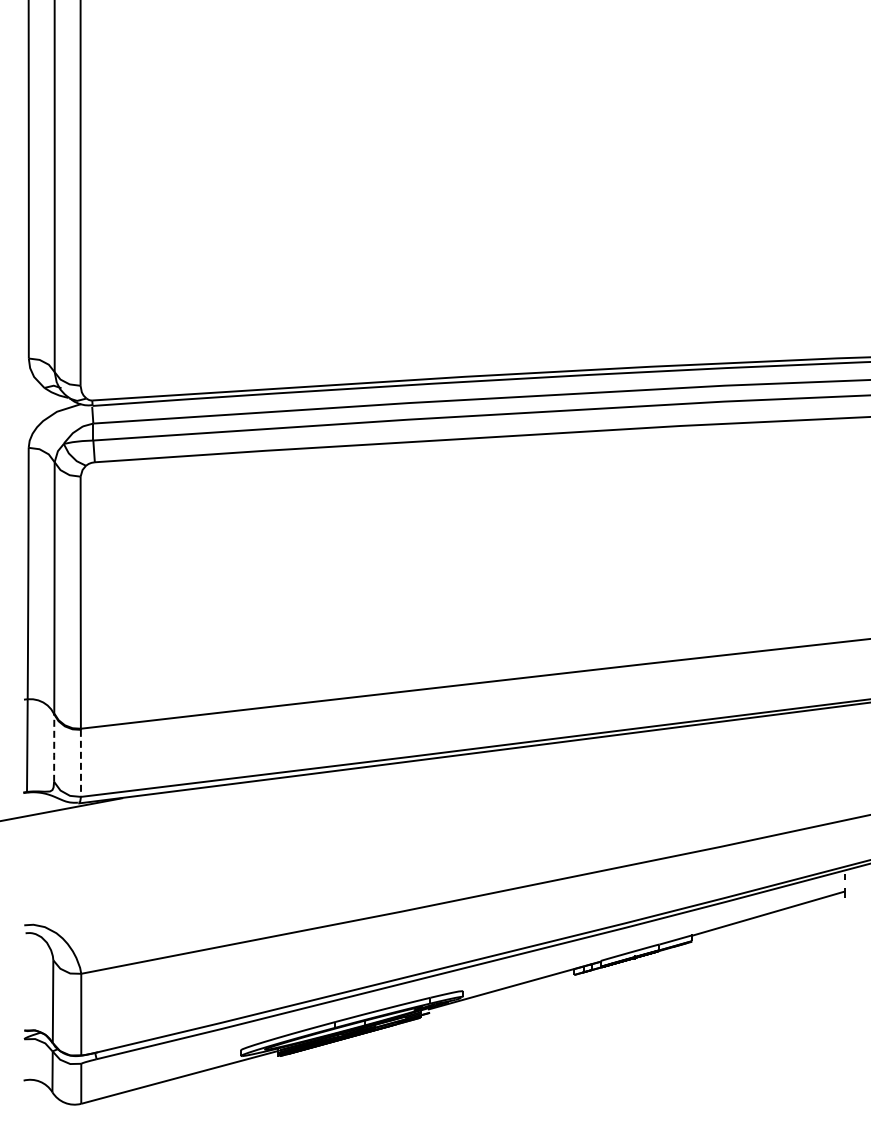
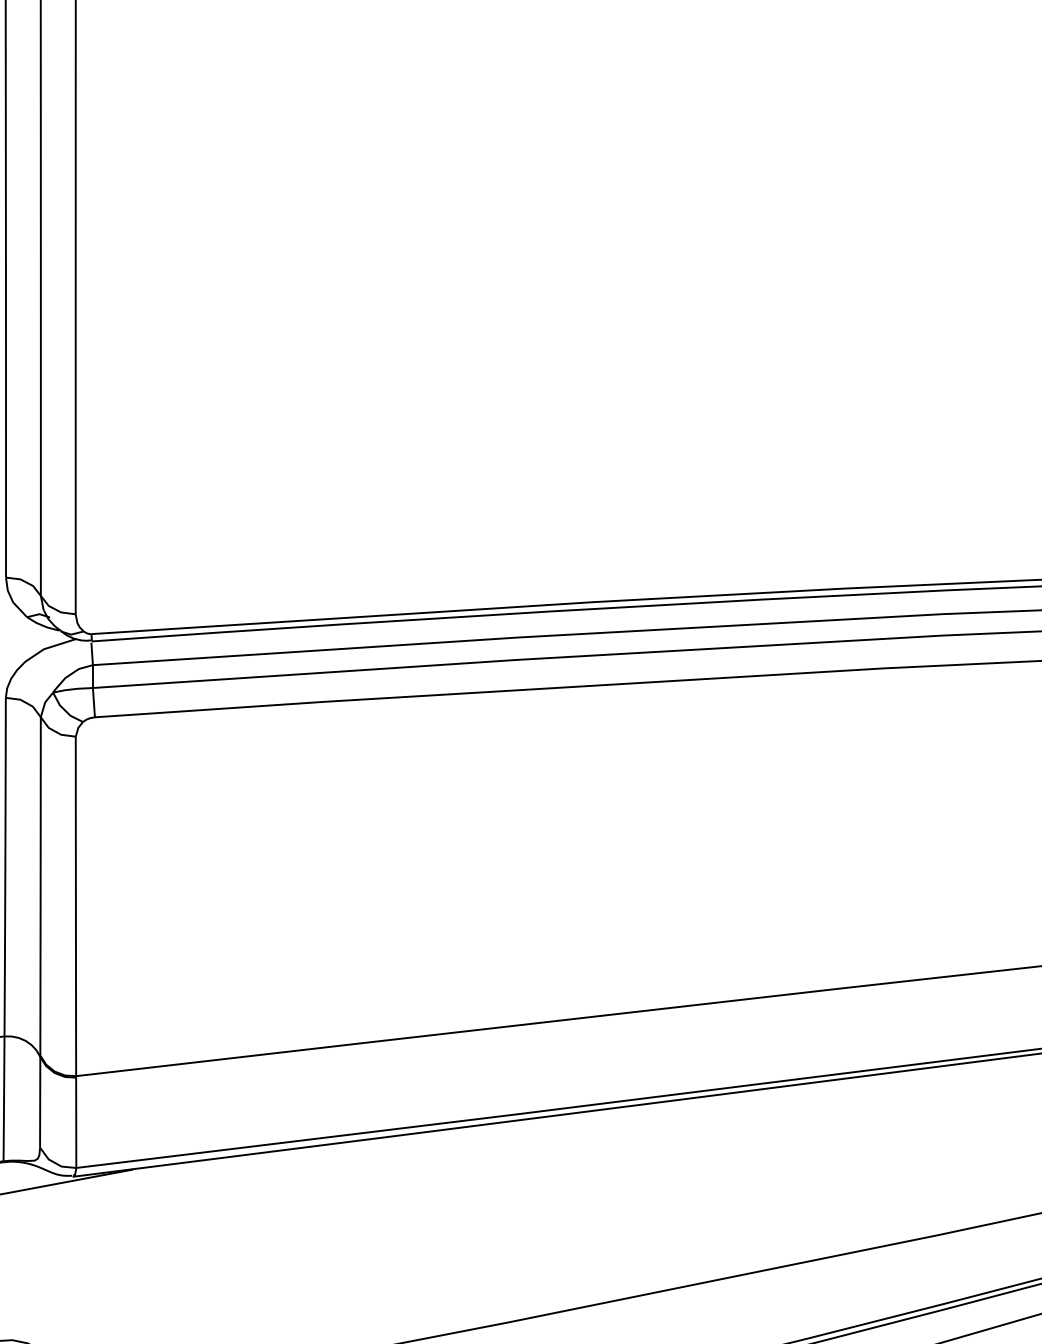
line: (54, 748) -> (40, 1102), dashed -> solid
line: (80, 764) -> (75, 1124), dashed -> solid

